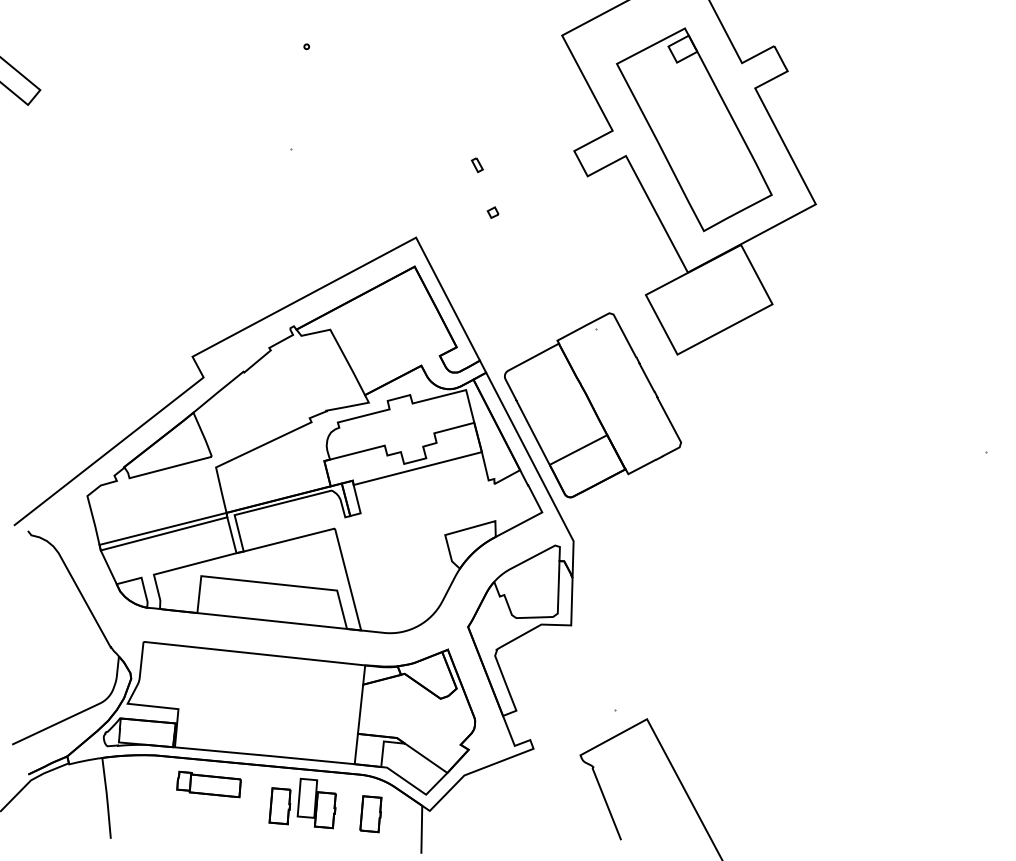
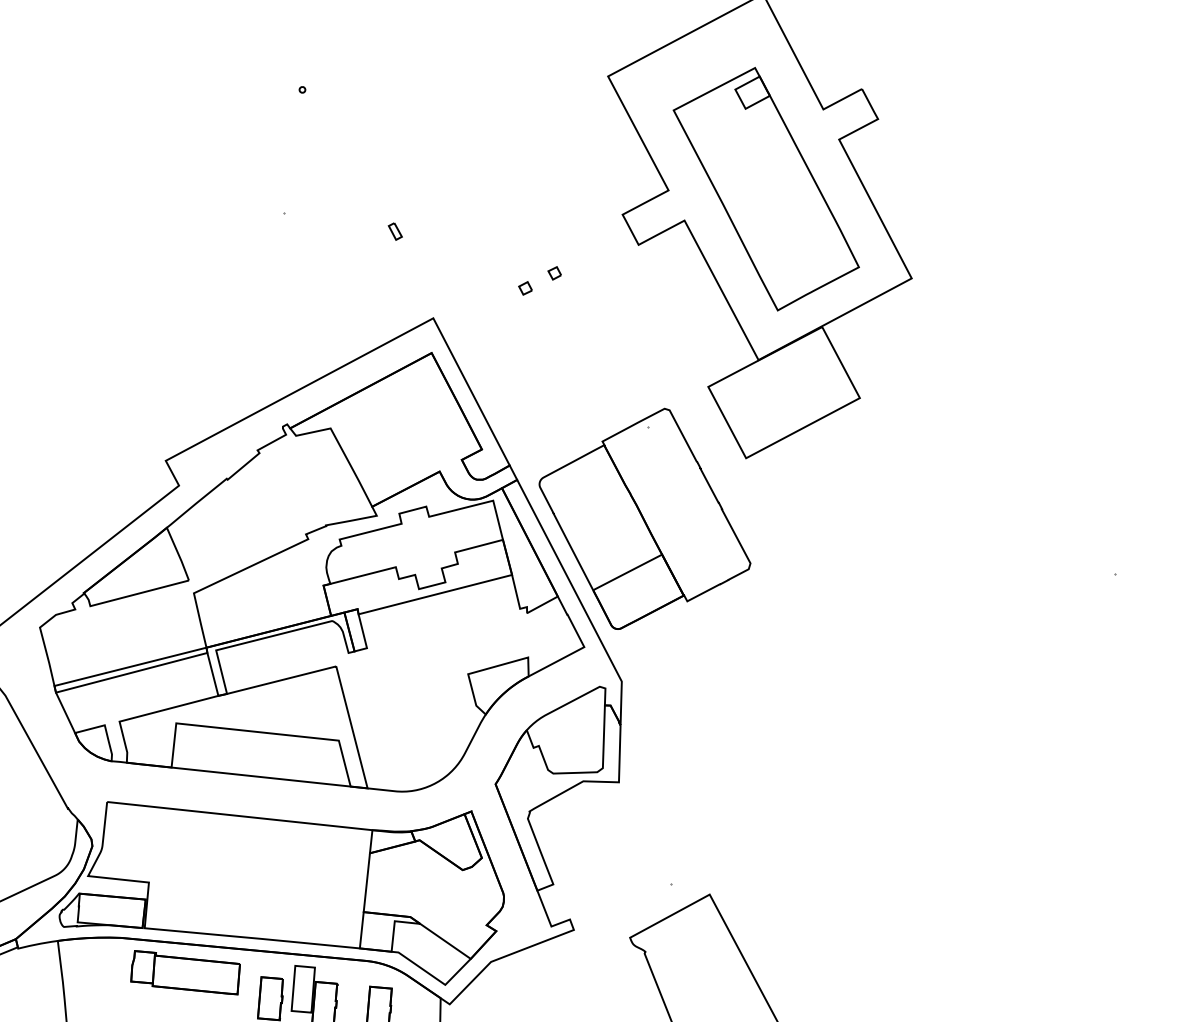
part: (476, 165) -> (394, 231), moved
part: (517, 199) -> (554, 272), added
part: (208, 784) -> (184, 972), size x1.43

